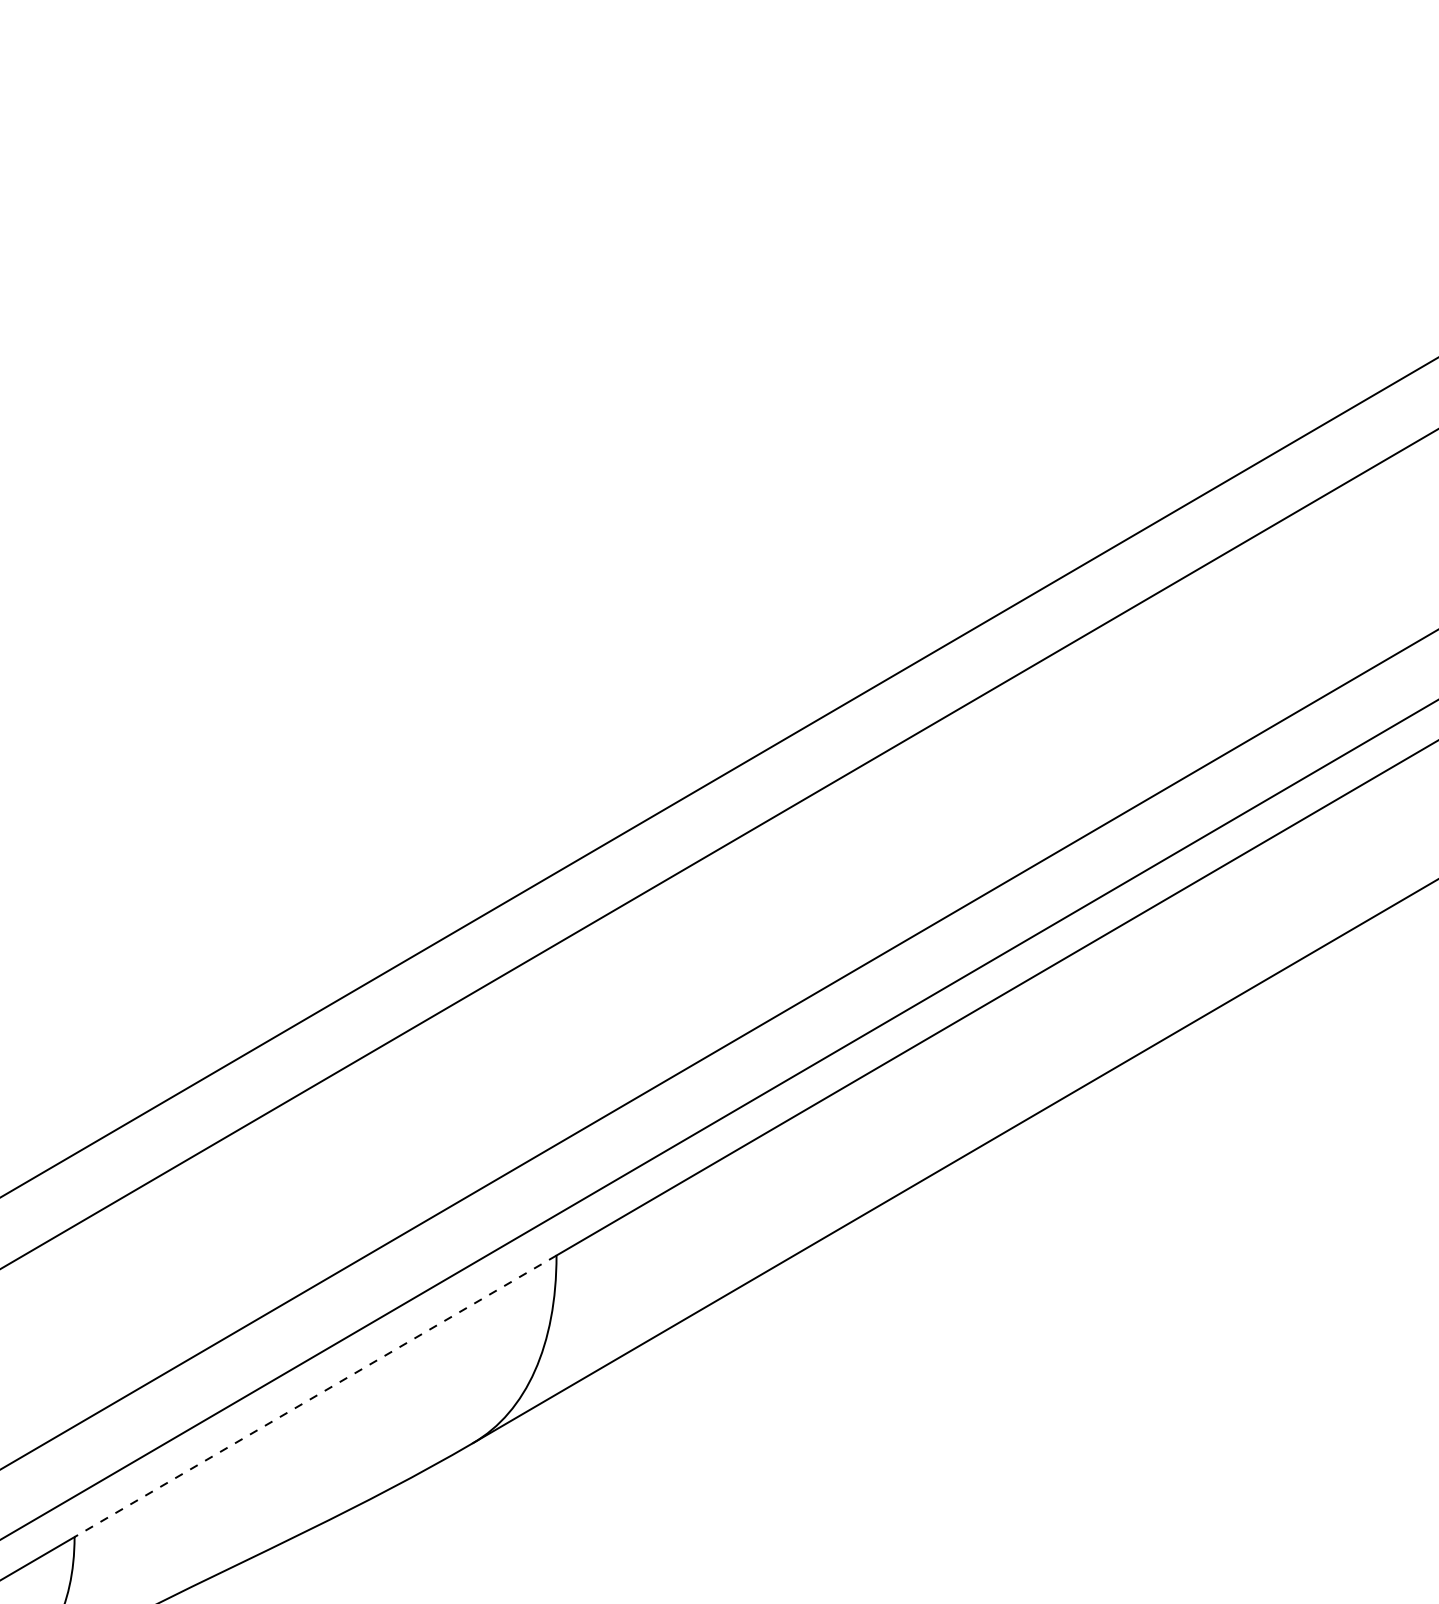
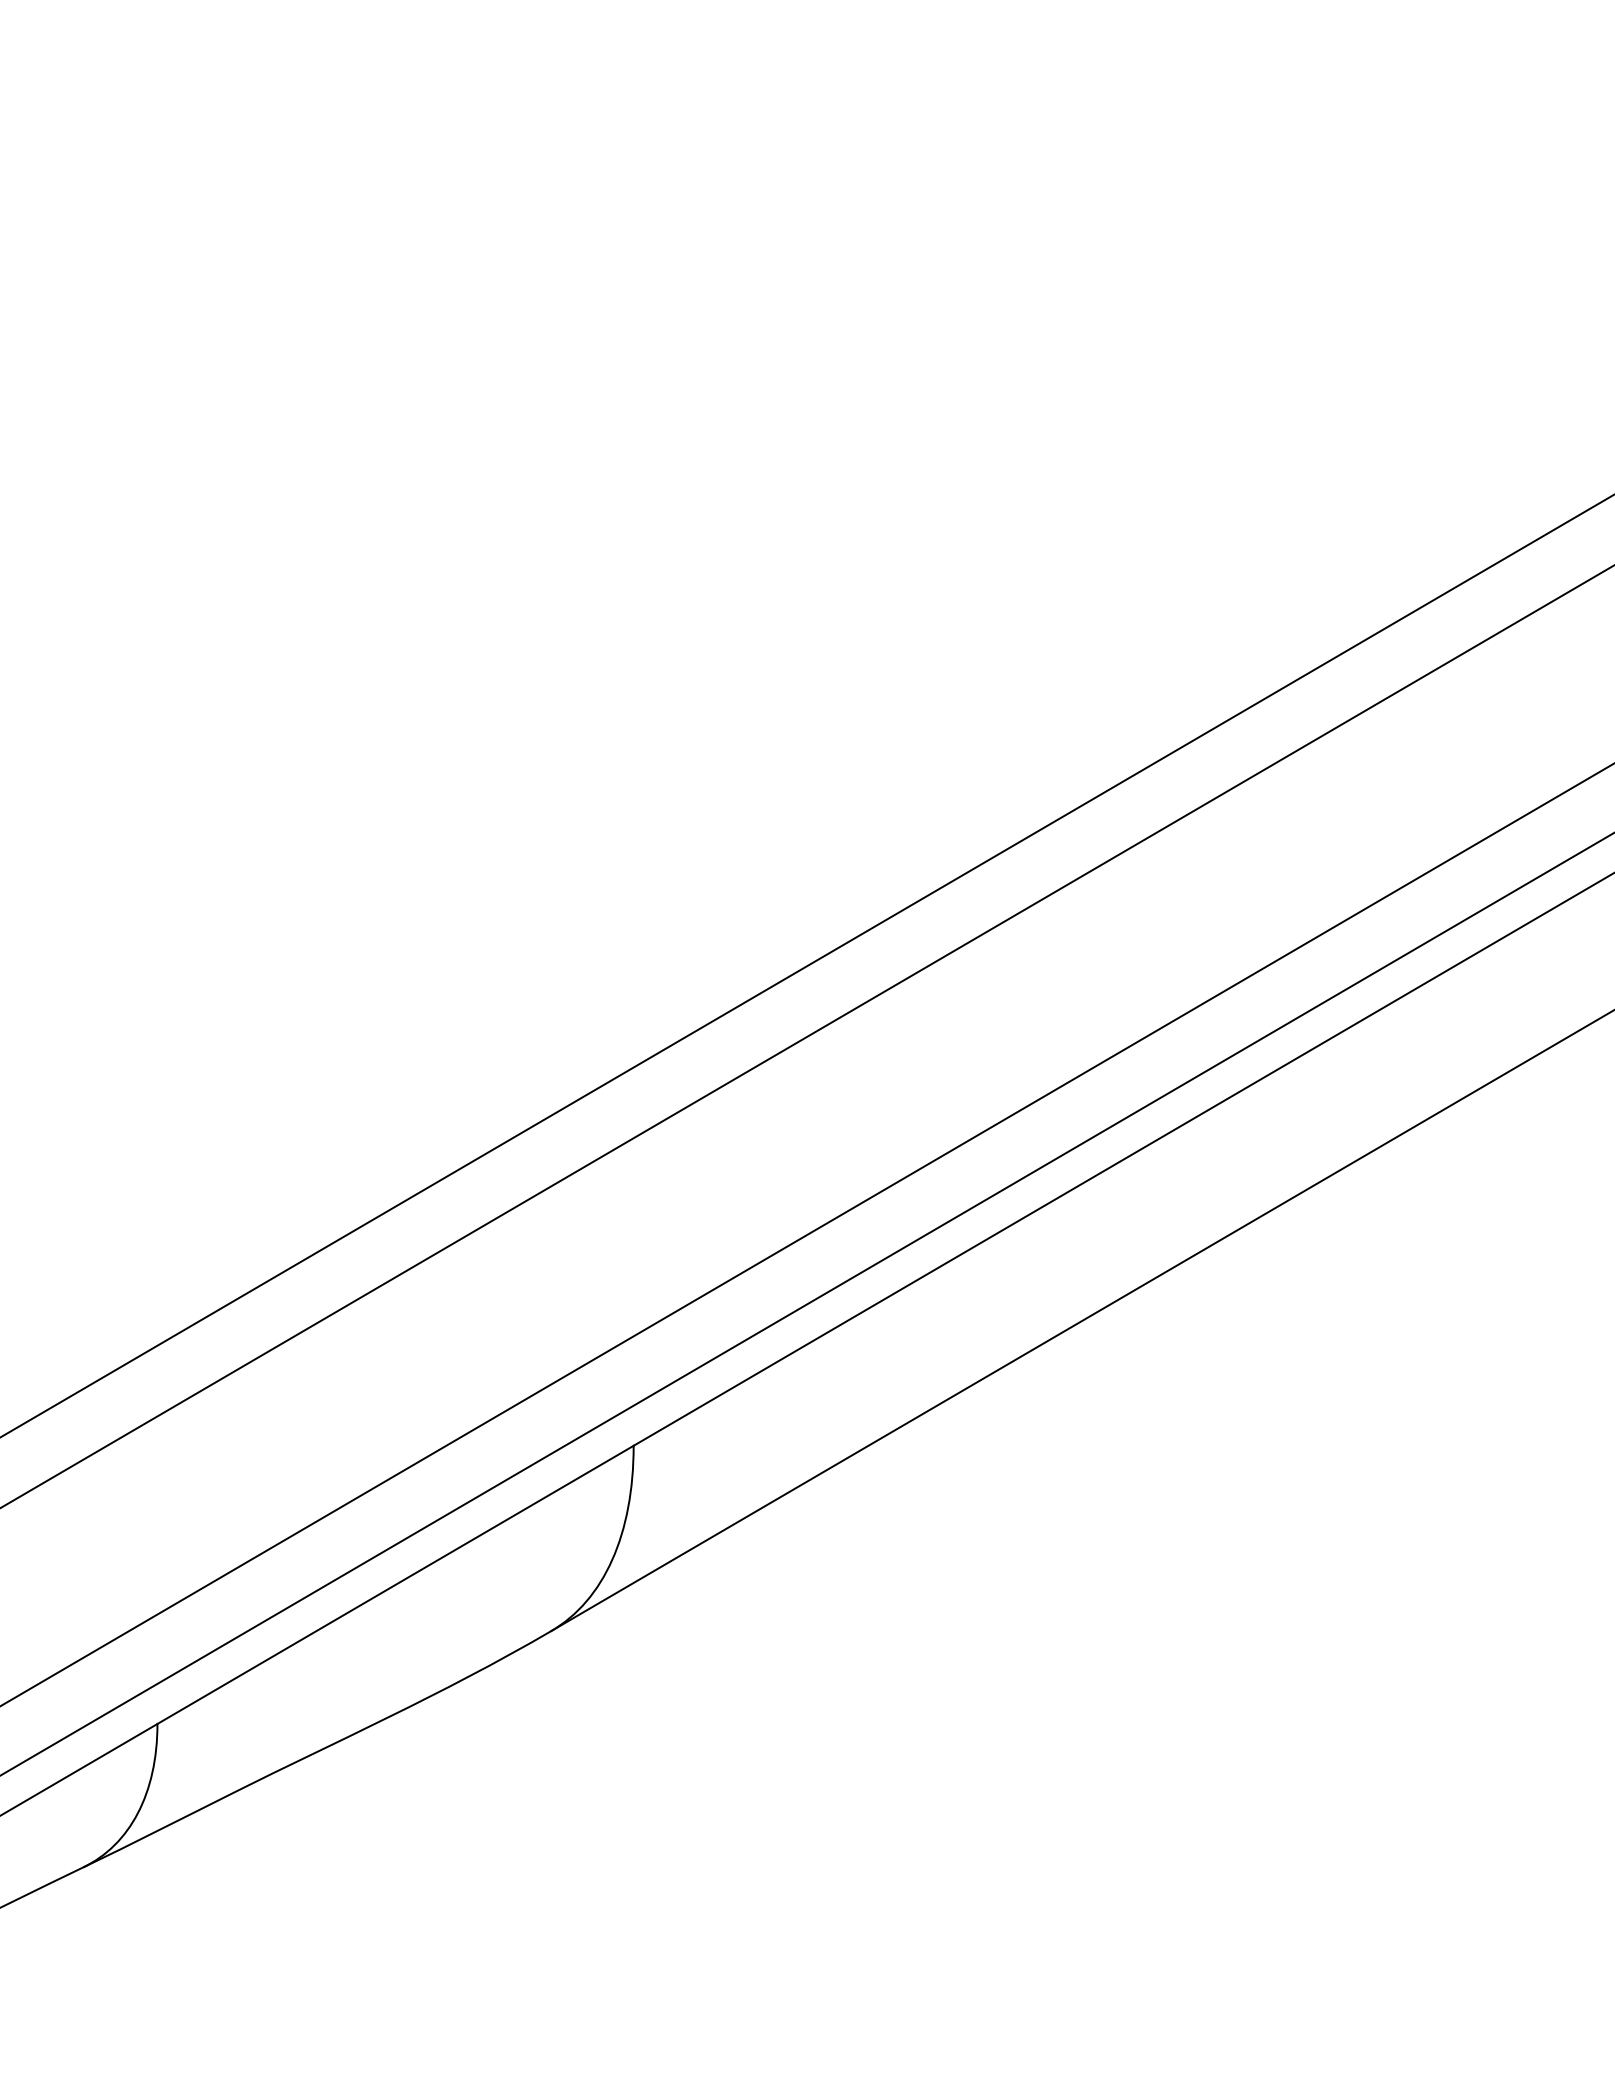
line: (315, 1395) -> (395, 1584), dashed -> solid

